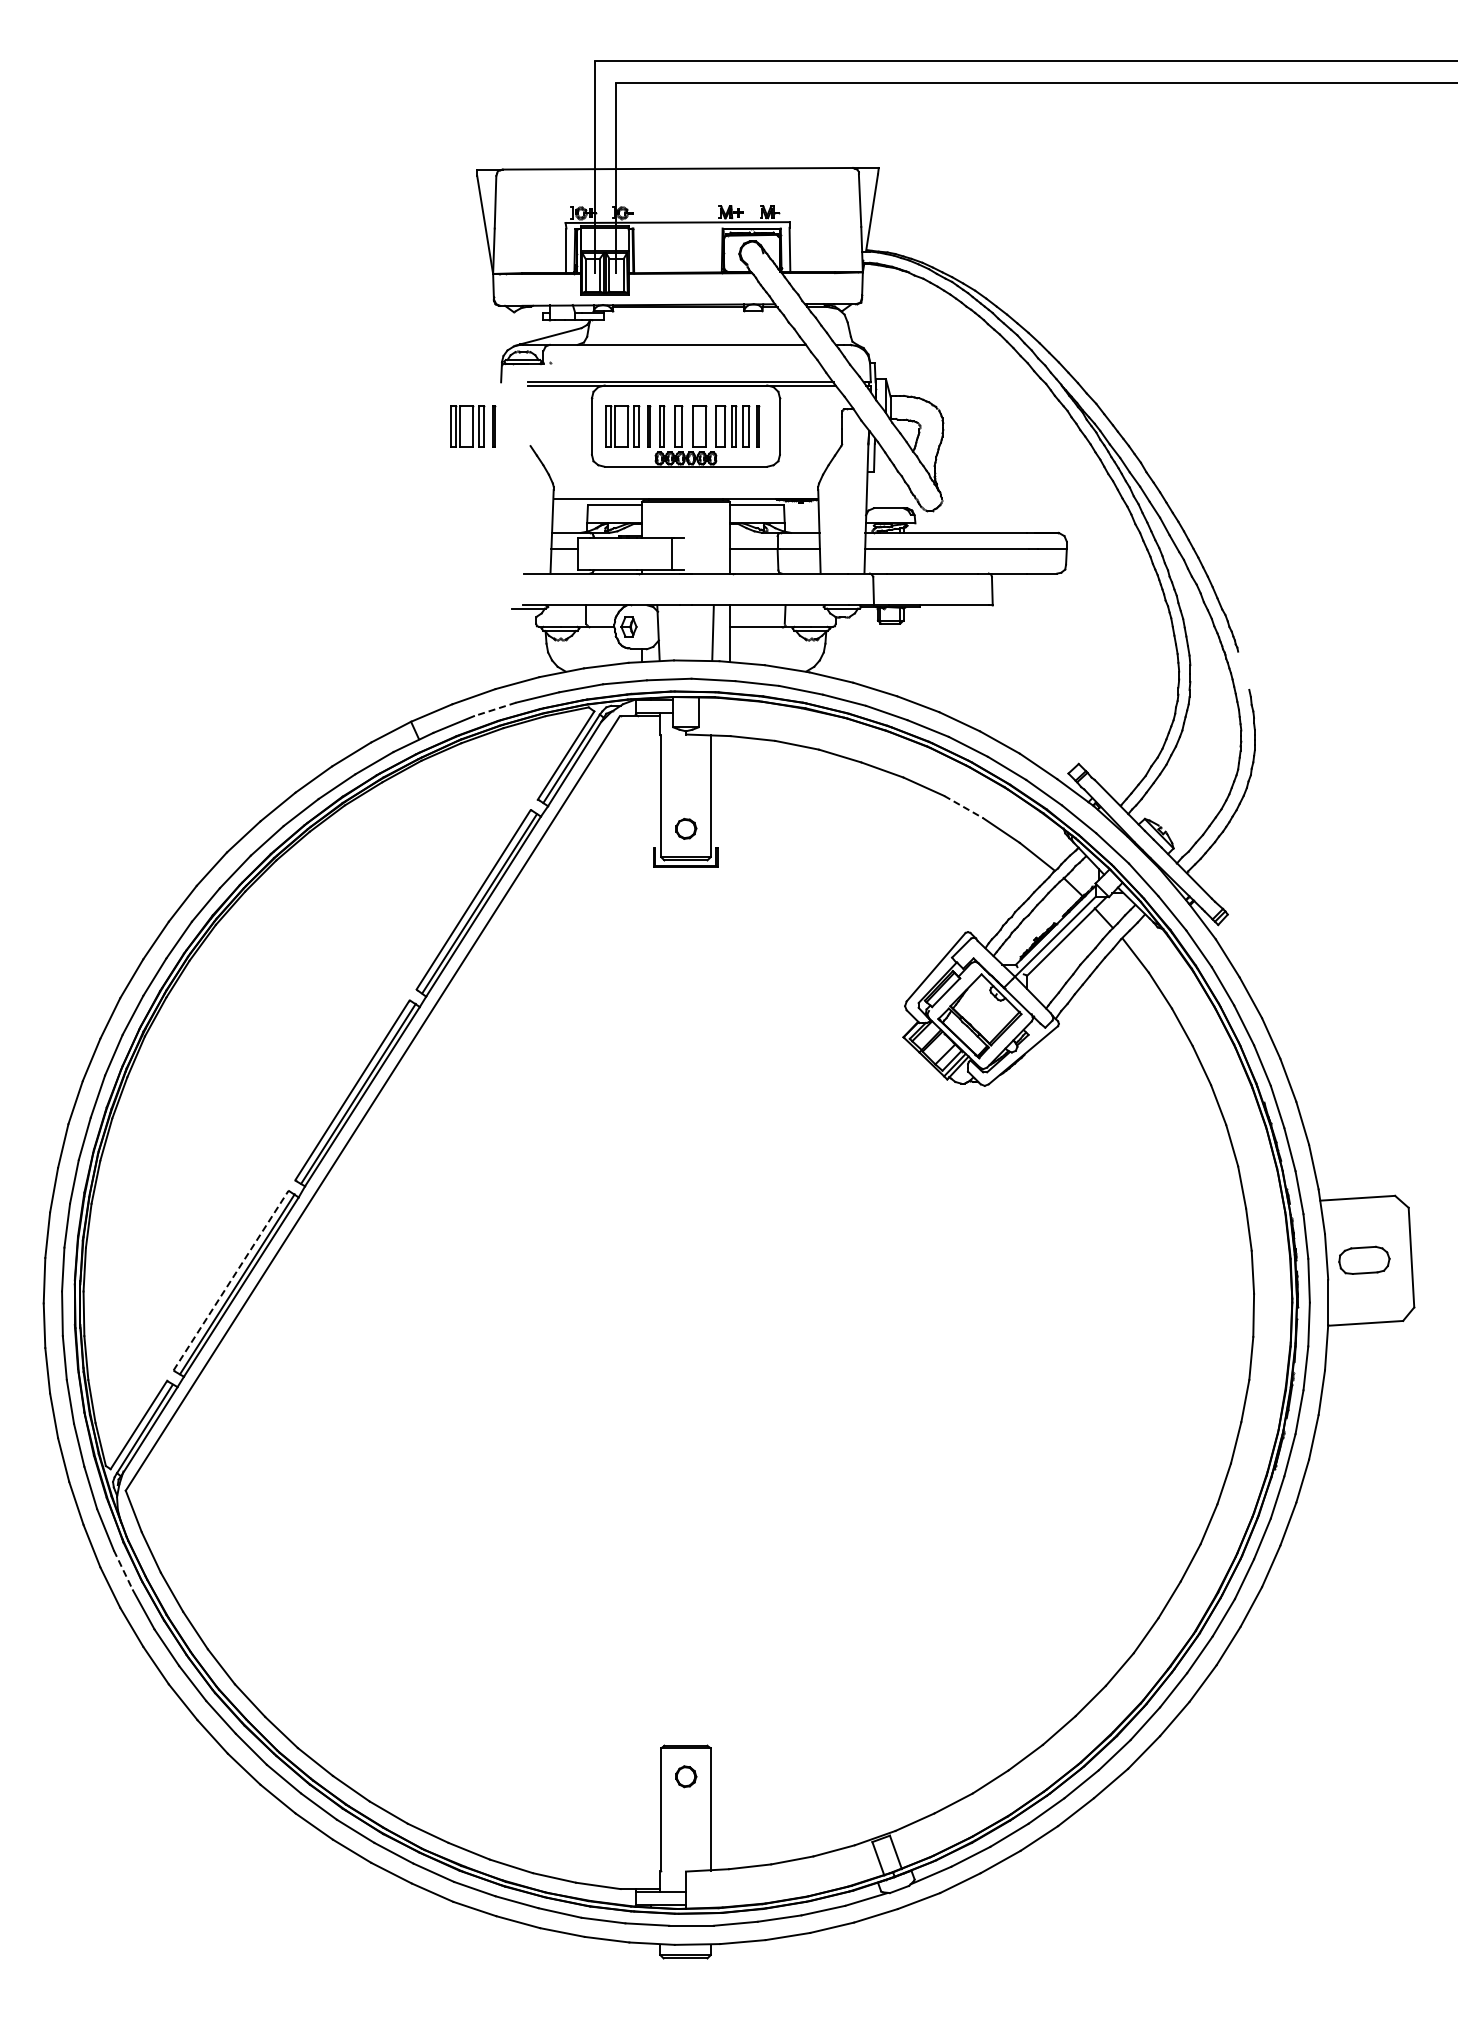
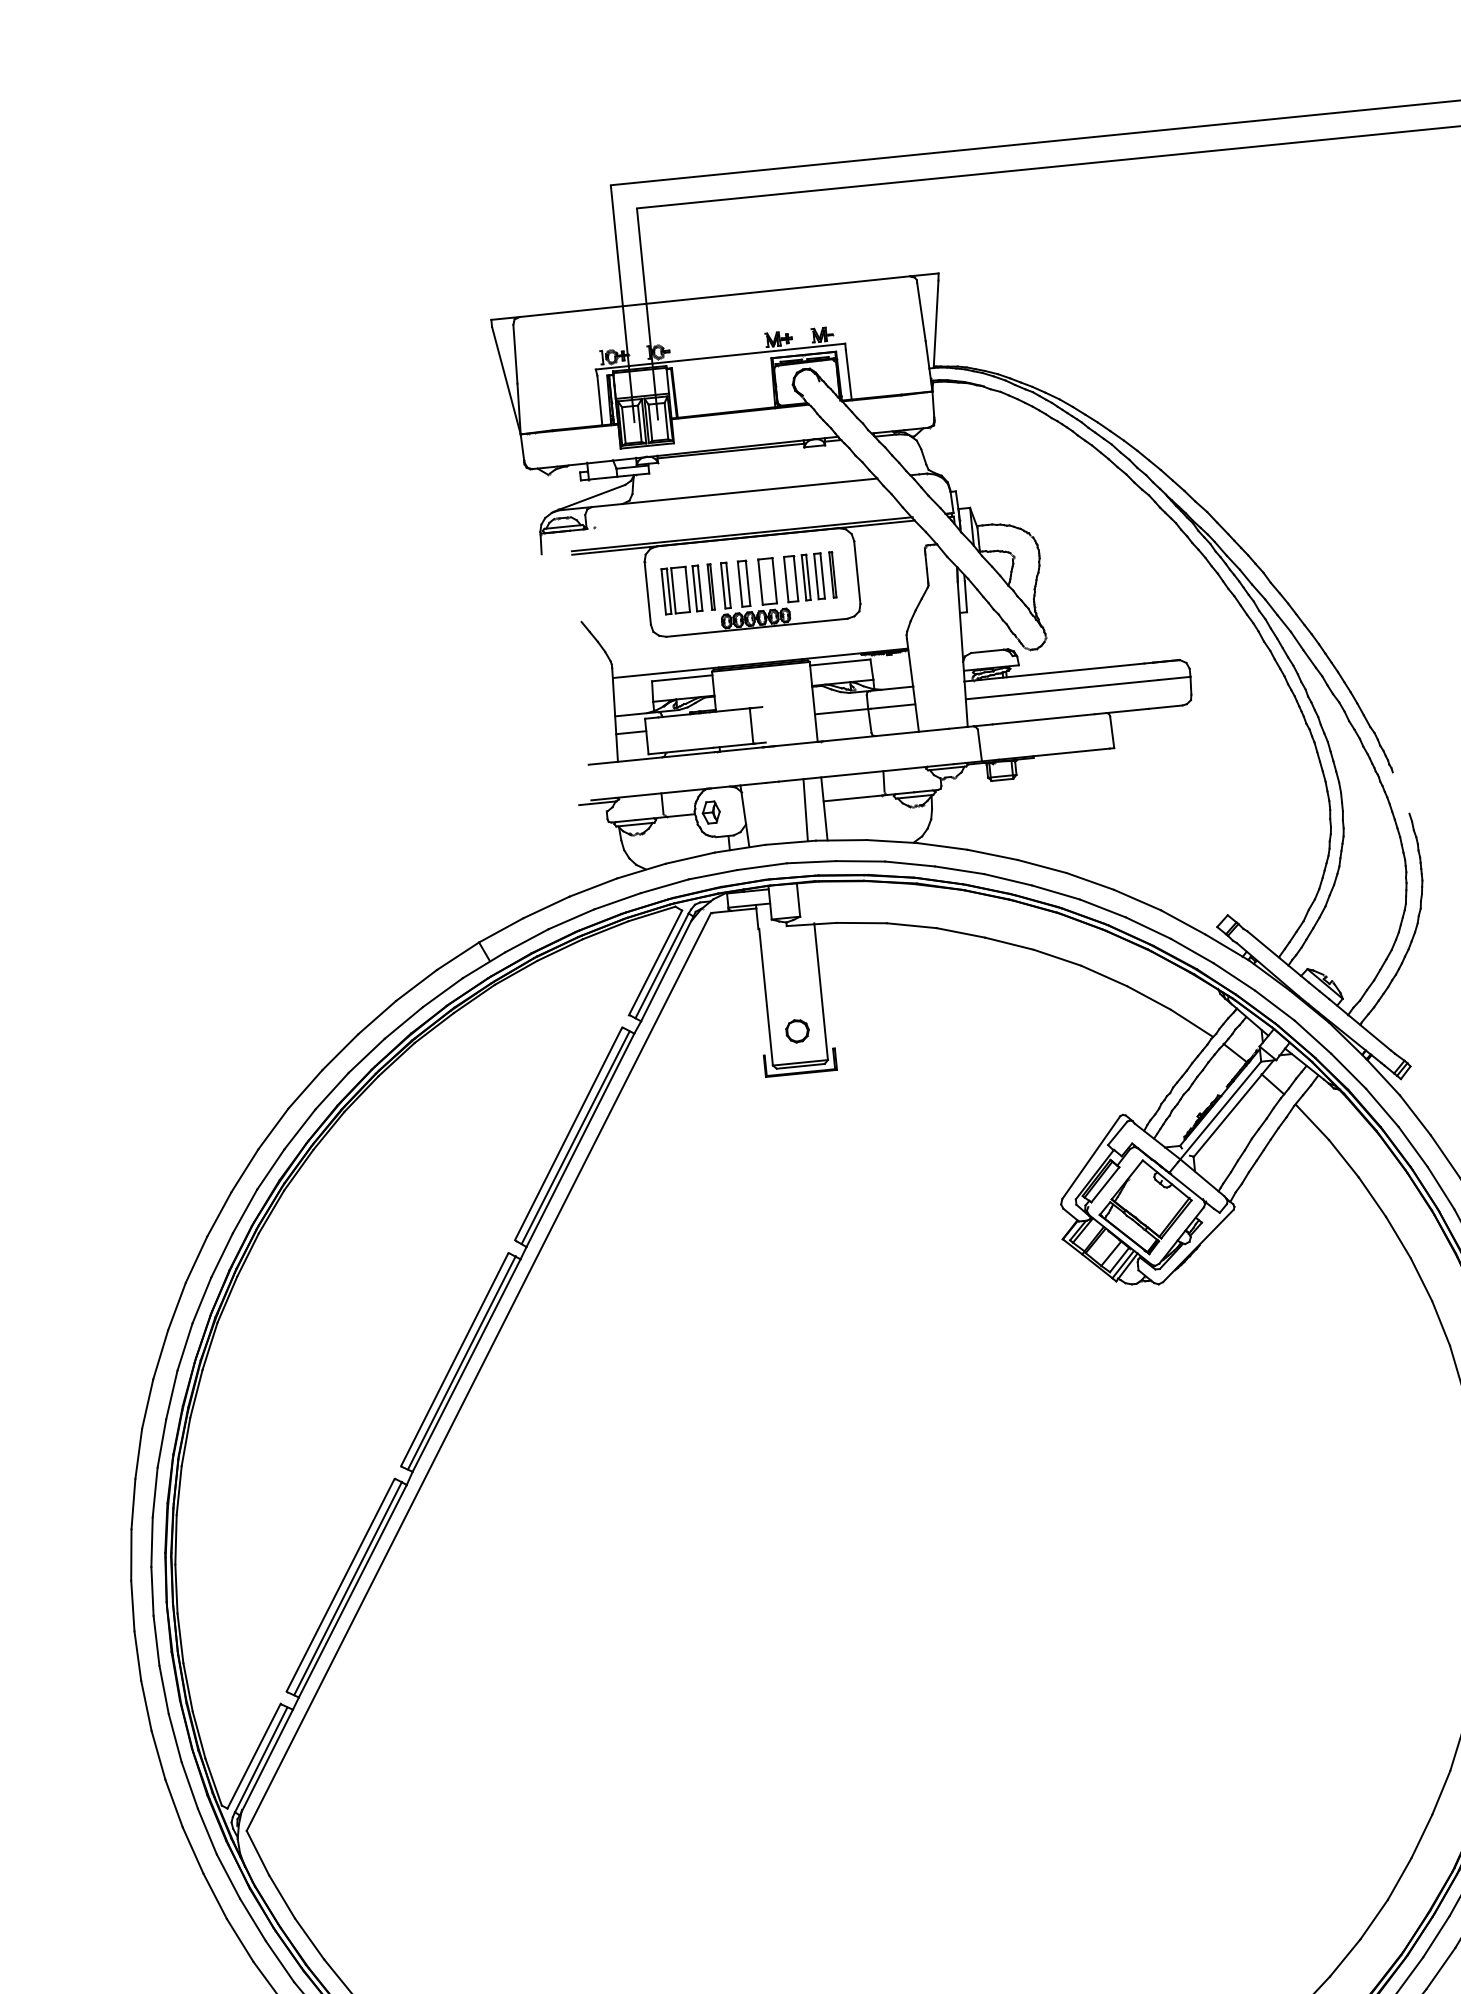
part: (473, 426) -> (515, 606), removed
line: (494, 709) -> (570, 919), dashed -> solid
line: (964, 807) -> (1105, 976), dashed -> solid
line: (231, 1280) -> (341, 1584), dashed -> solid
line: (123, 1570) -> (253, 1920), dashed -> solid

